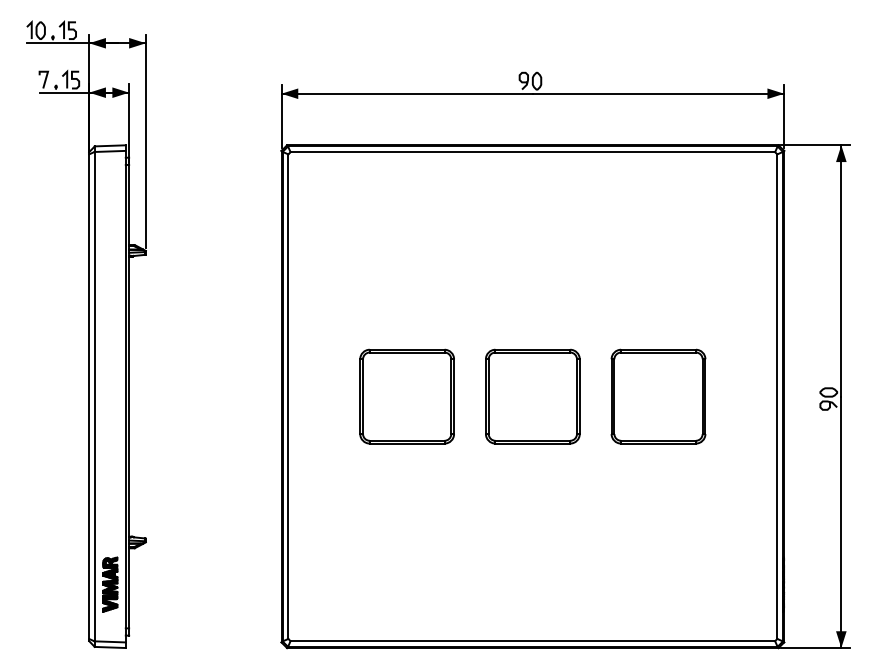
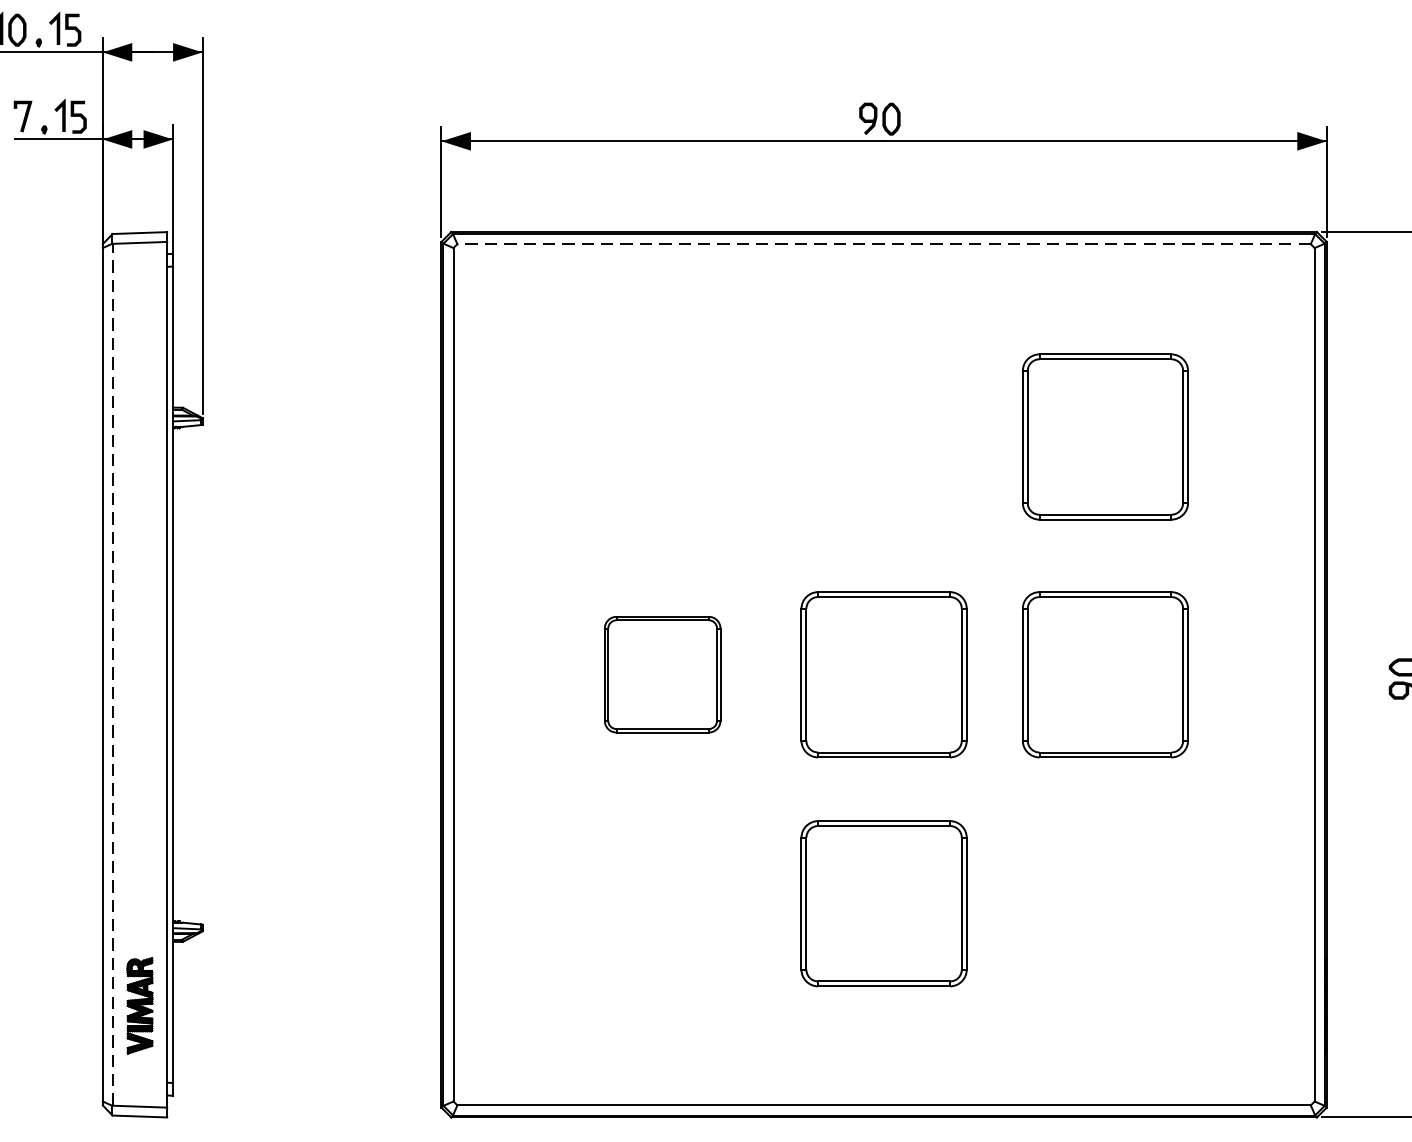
line: (532, 152) -> (883, 244), solid -> dashed
part: (658, 261) -> (1105, 436), added
line: (94, 396) -> (112, 674), solid -> dashed
part: (406, 396) -> (661, 674), size x0.7
part: (532, 526) -> (883, 903), added

